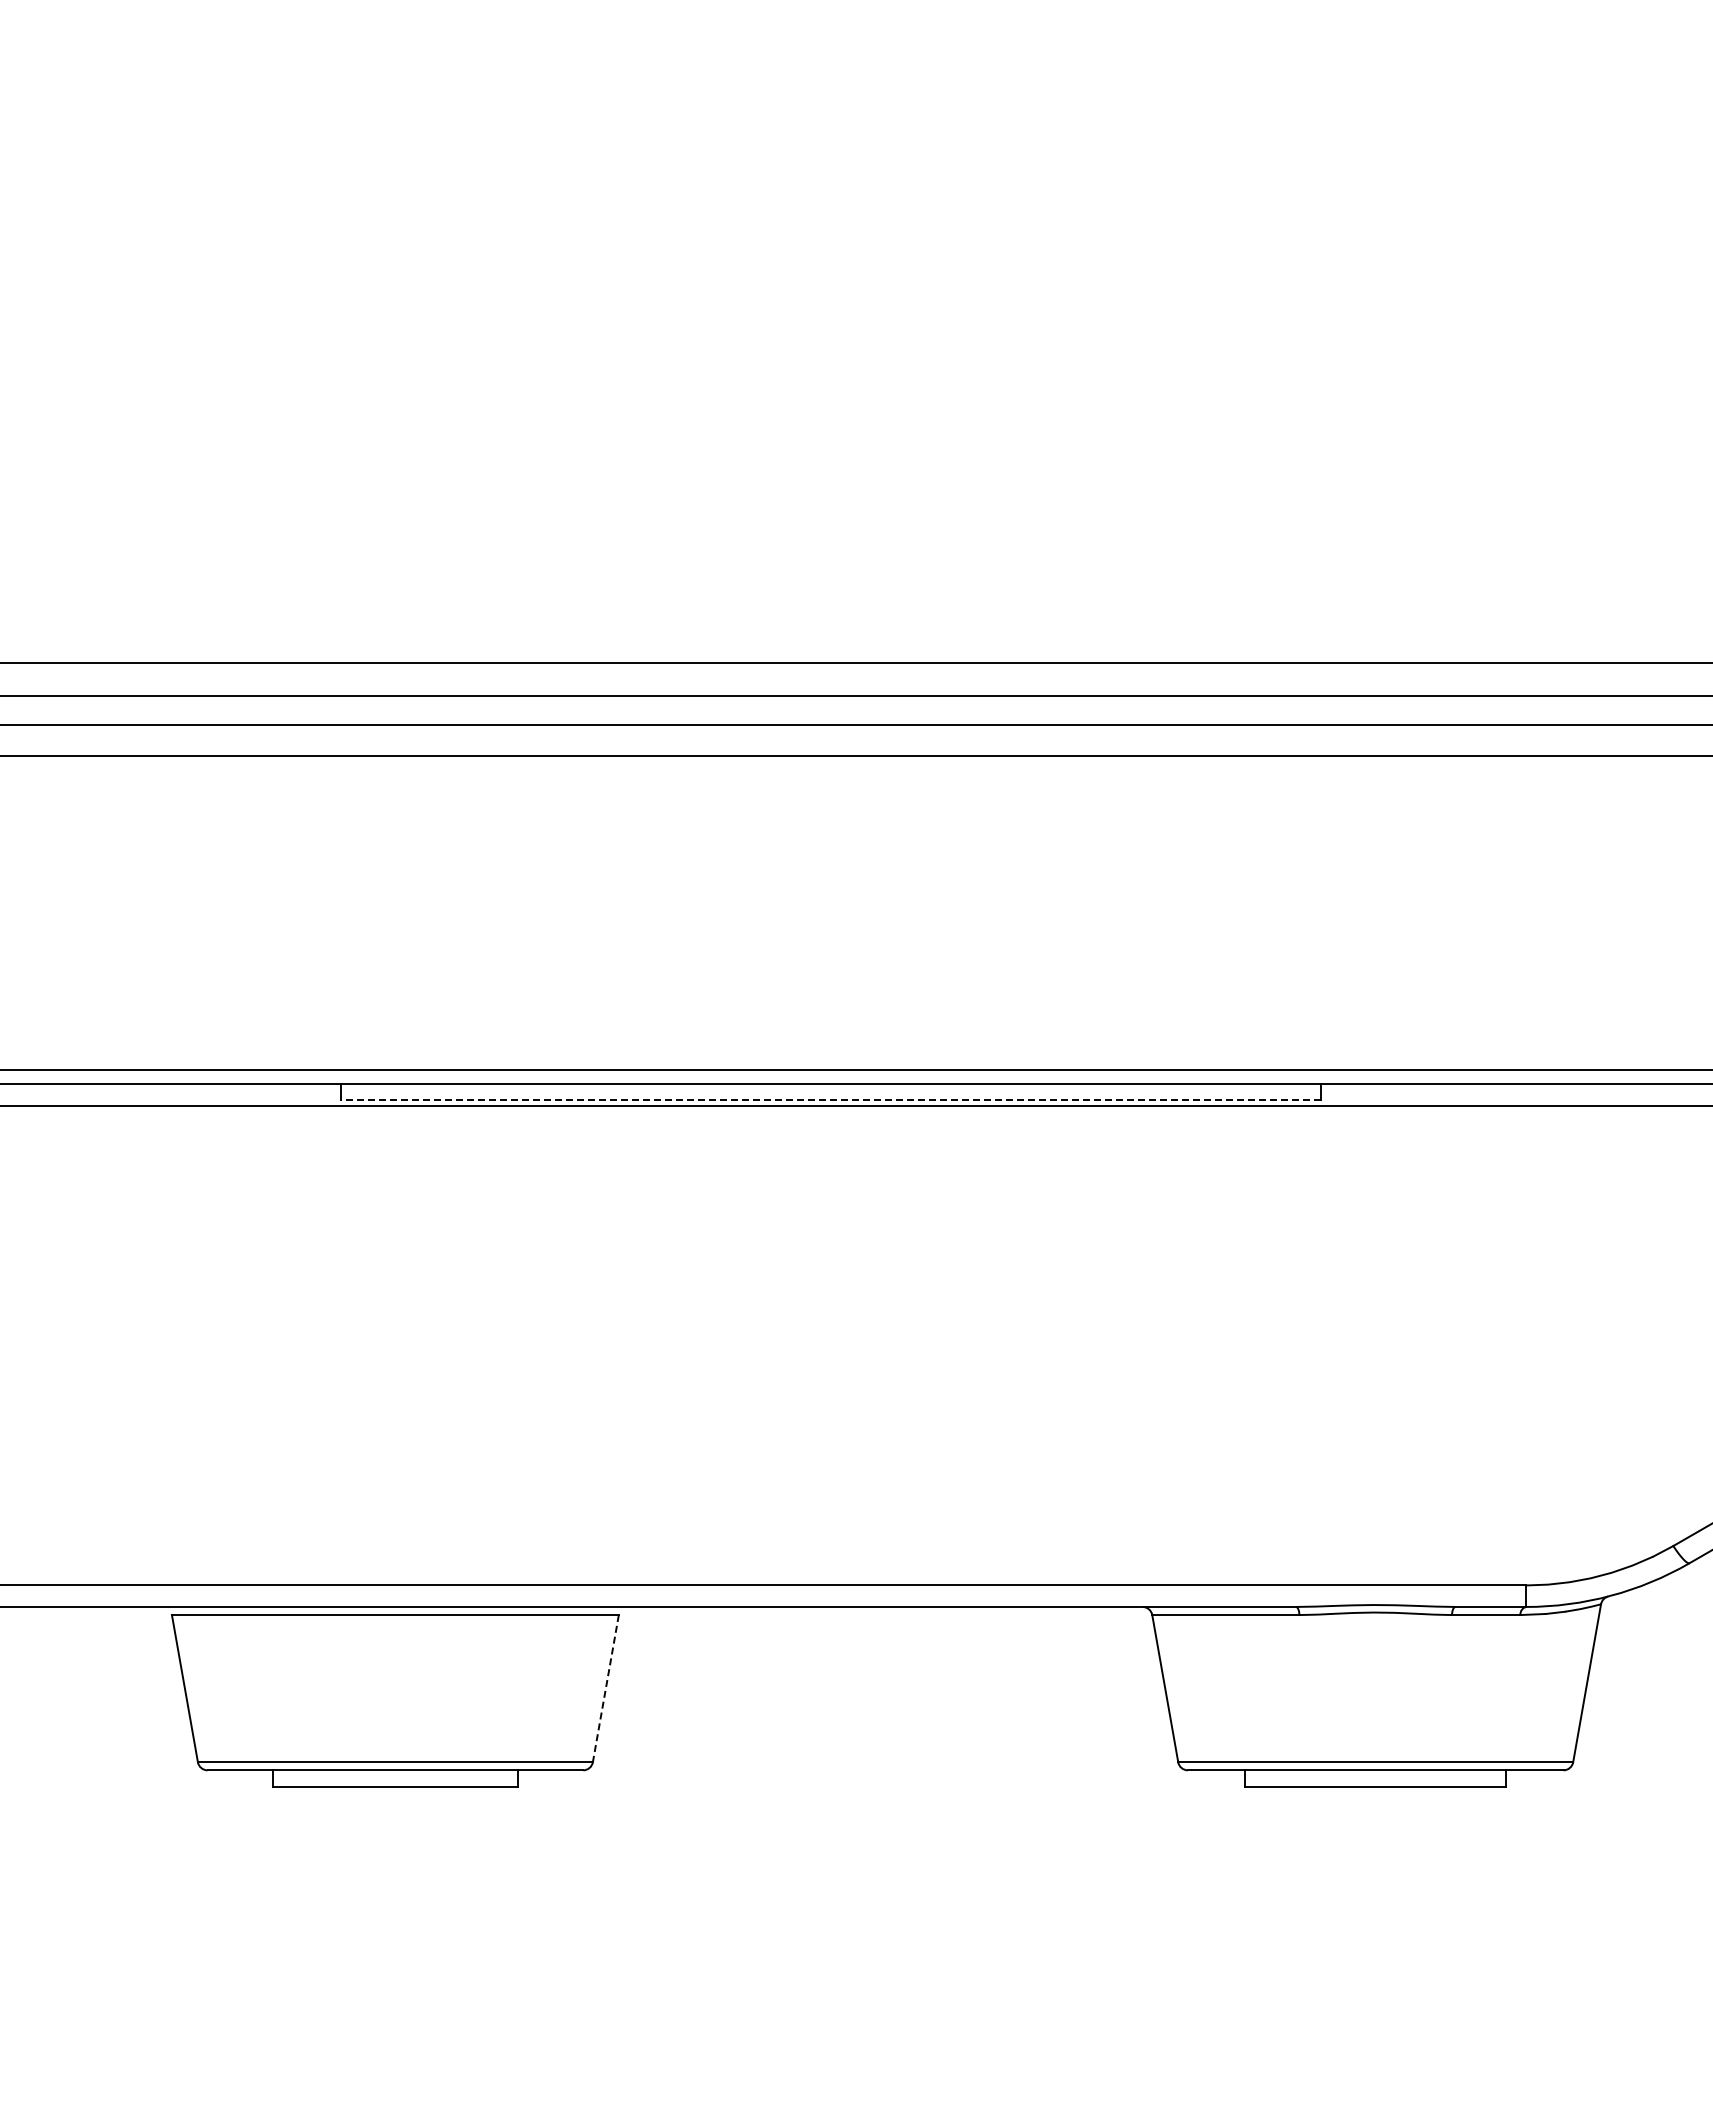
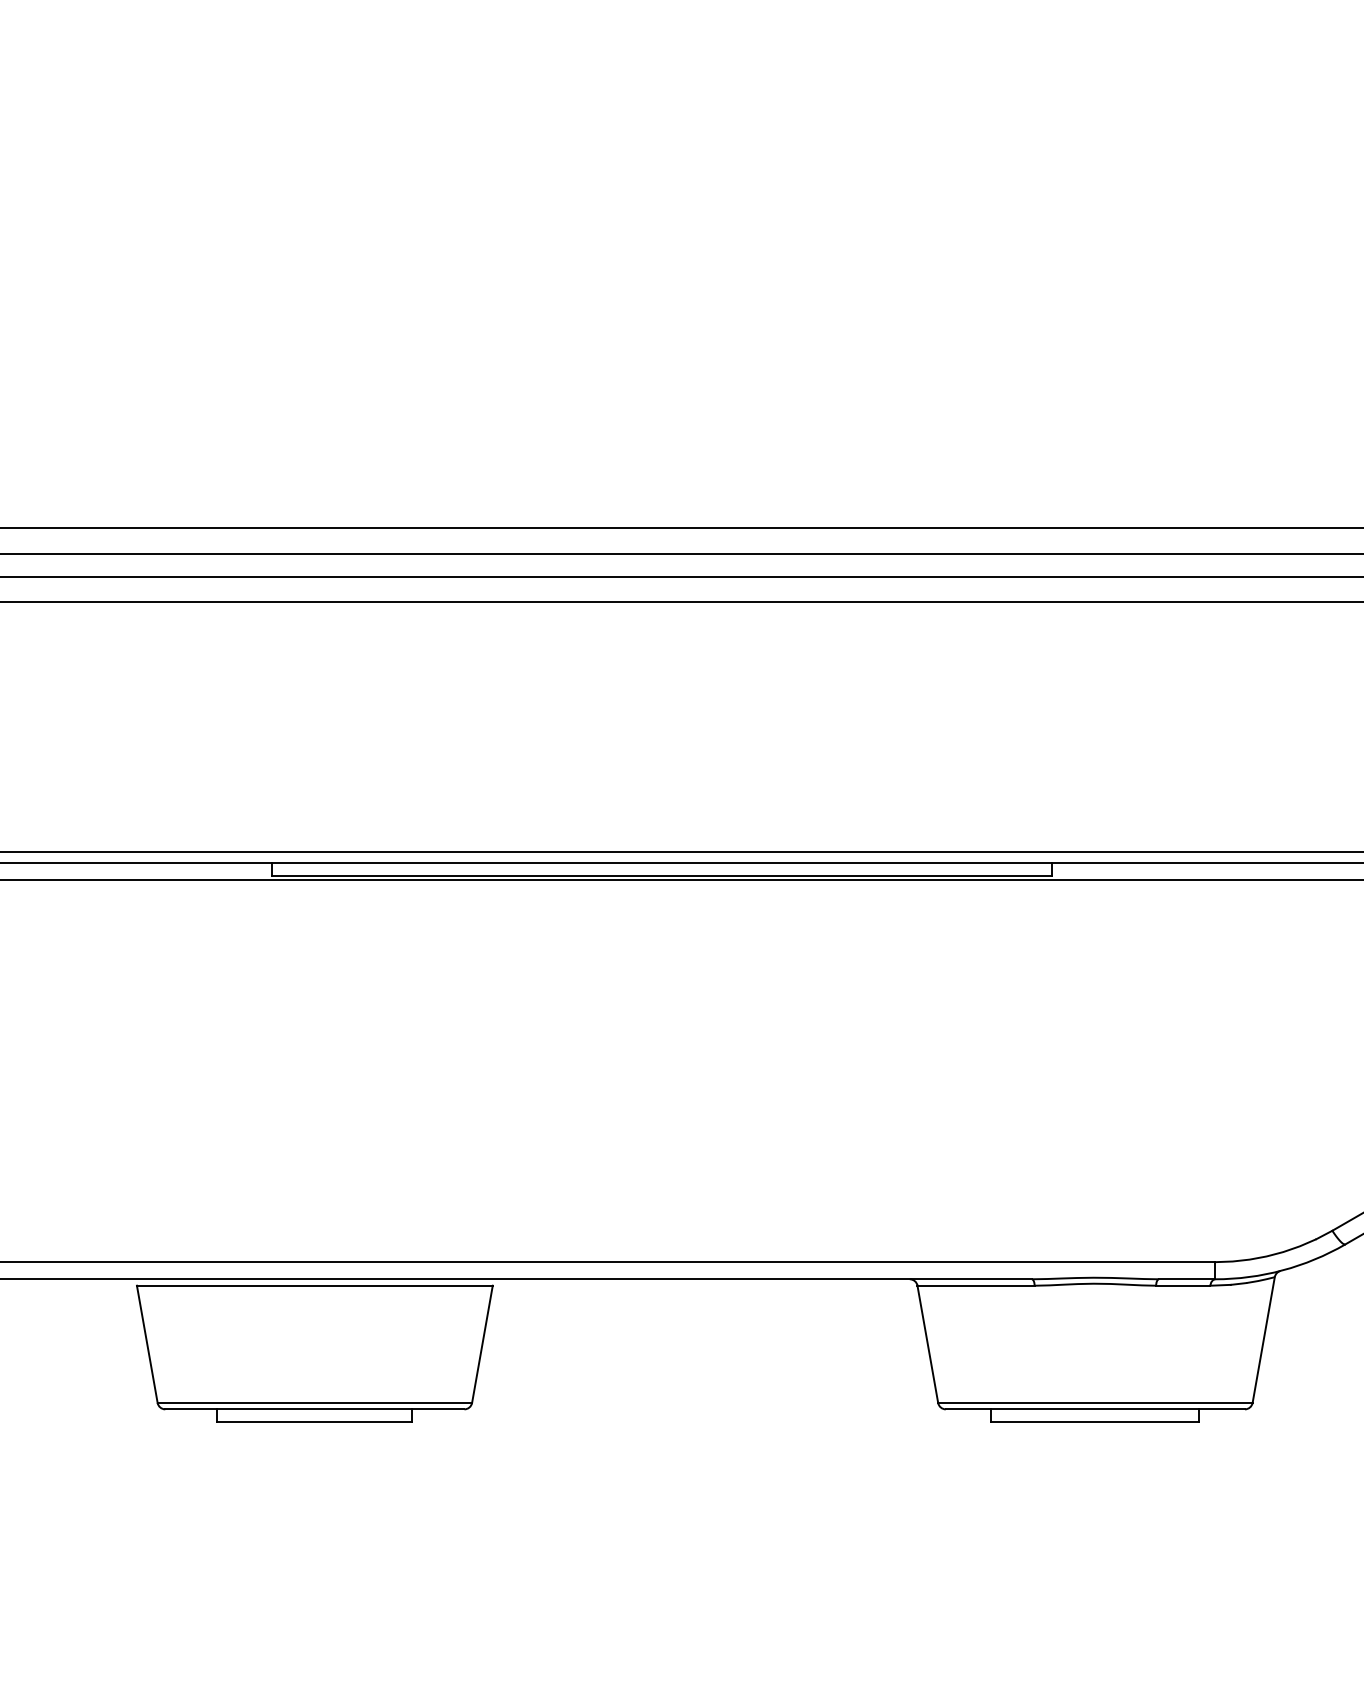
line: (830, 1100) -> (661, 876), dashed -> solid
line: (605, 1688) -> (482, 1344), dashed -> solid

